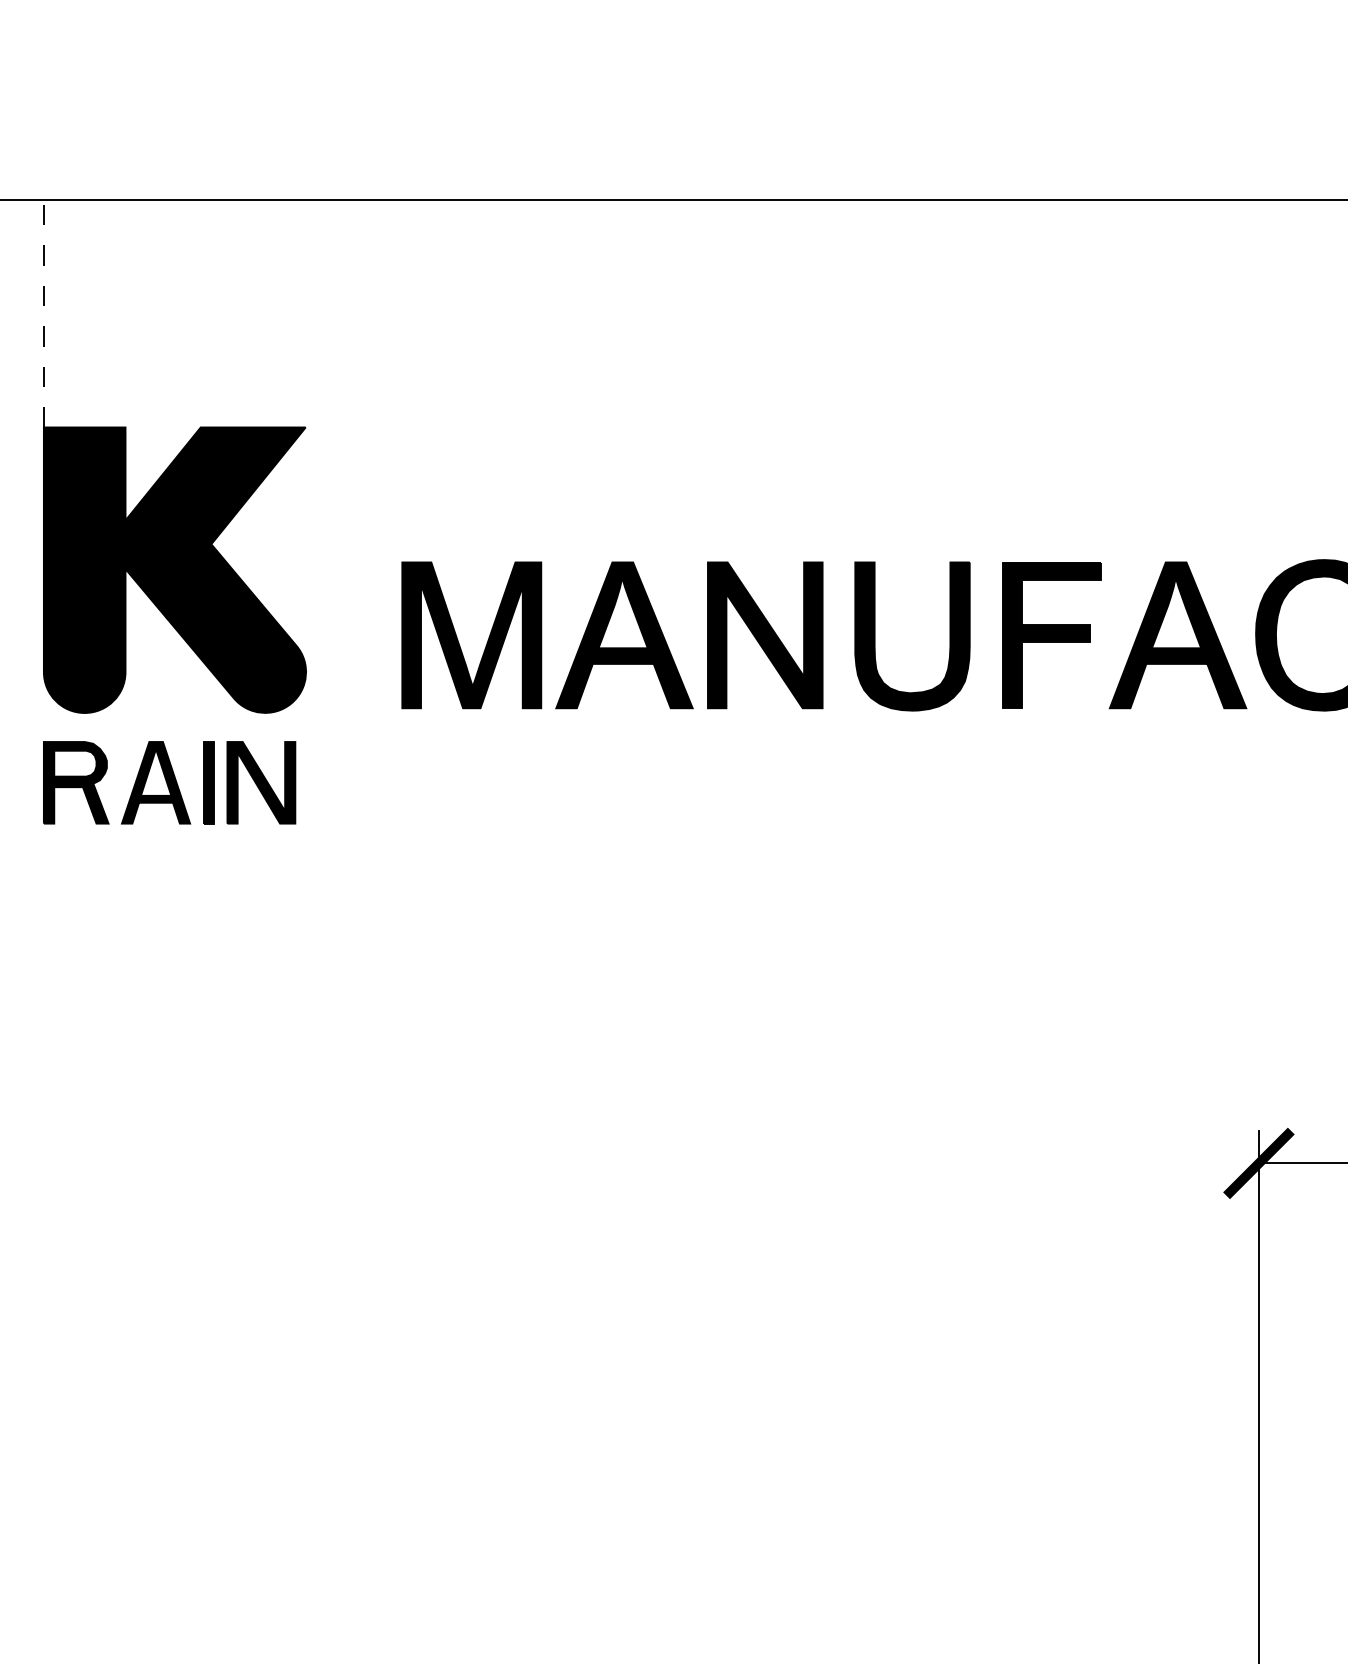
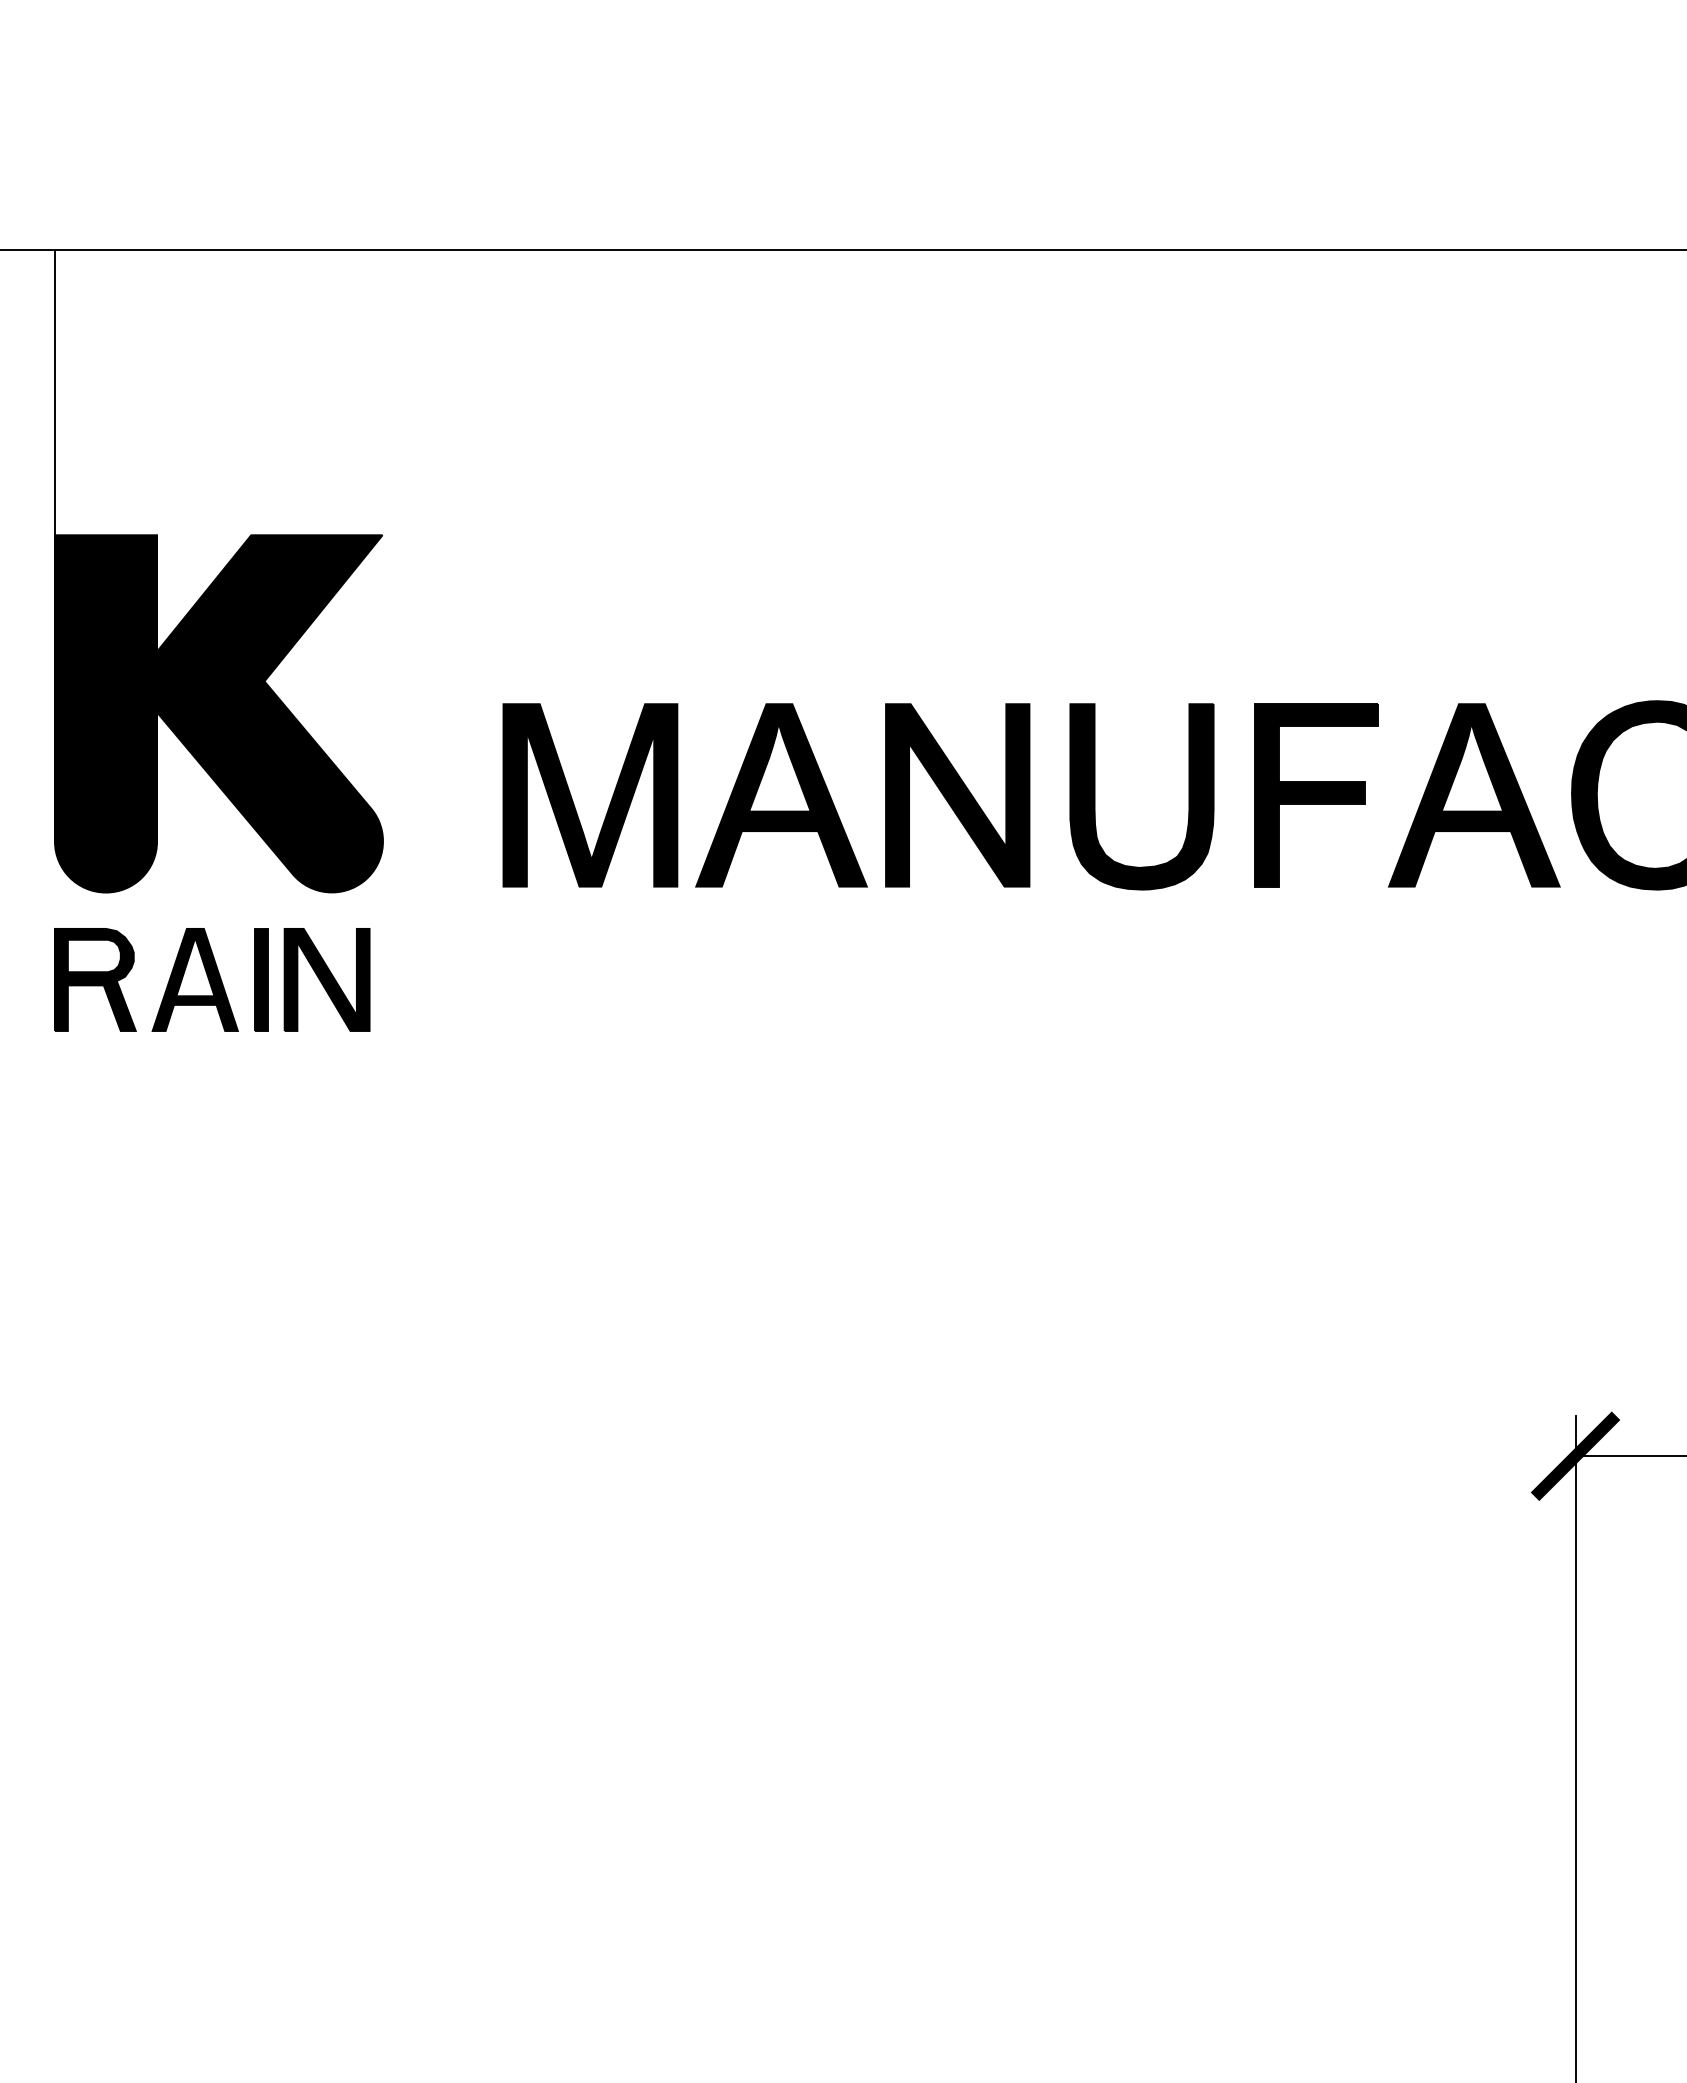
line: (43, 313) -> (54, 392), dashed -> solid

